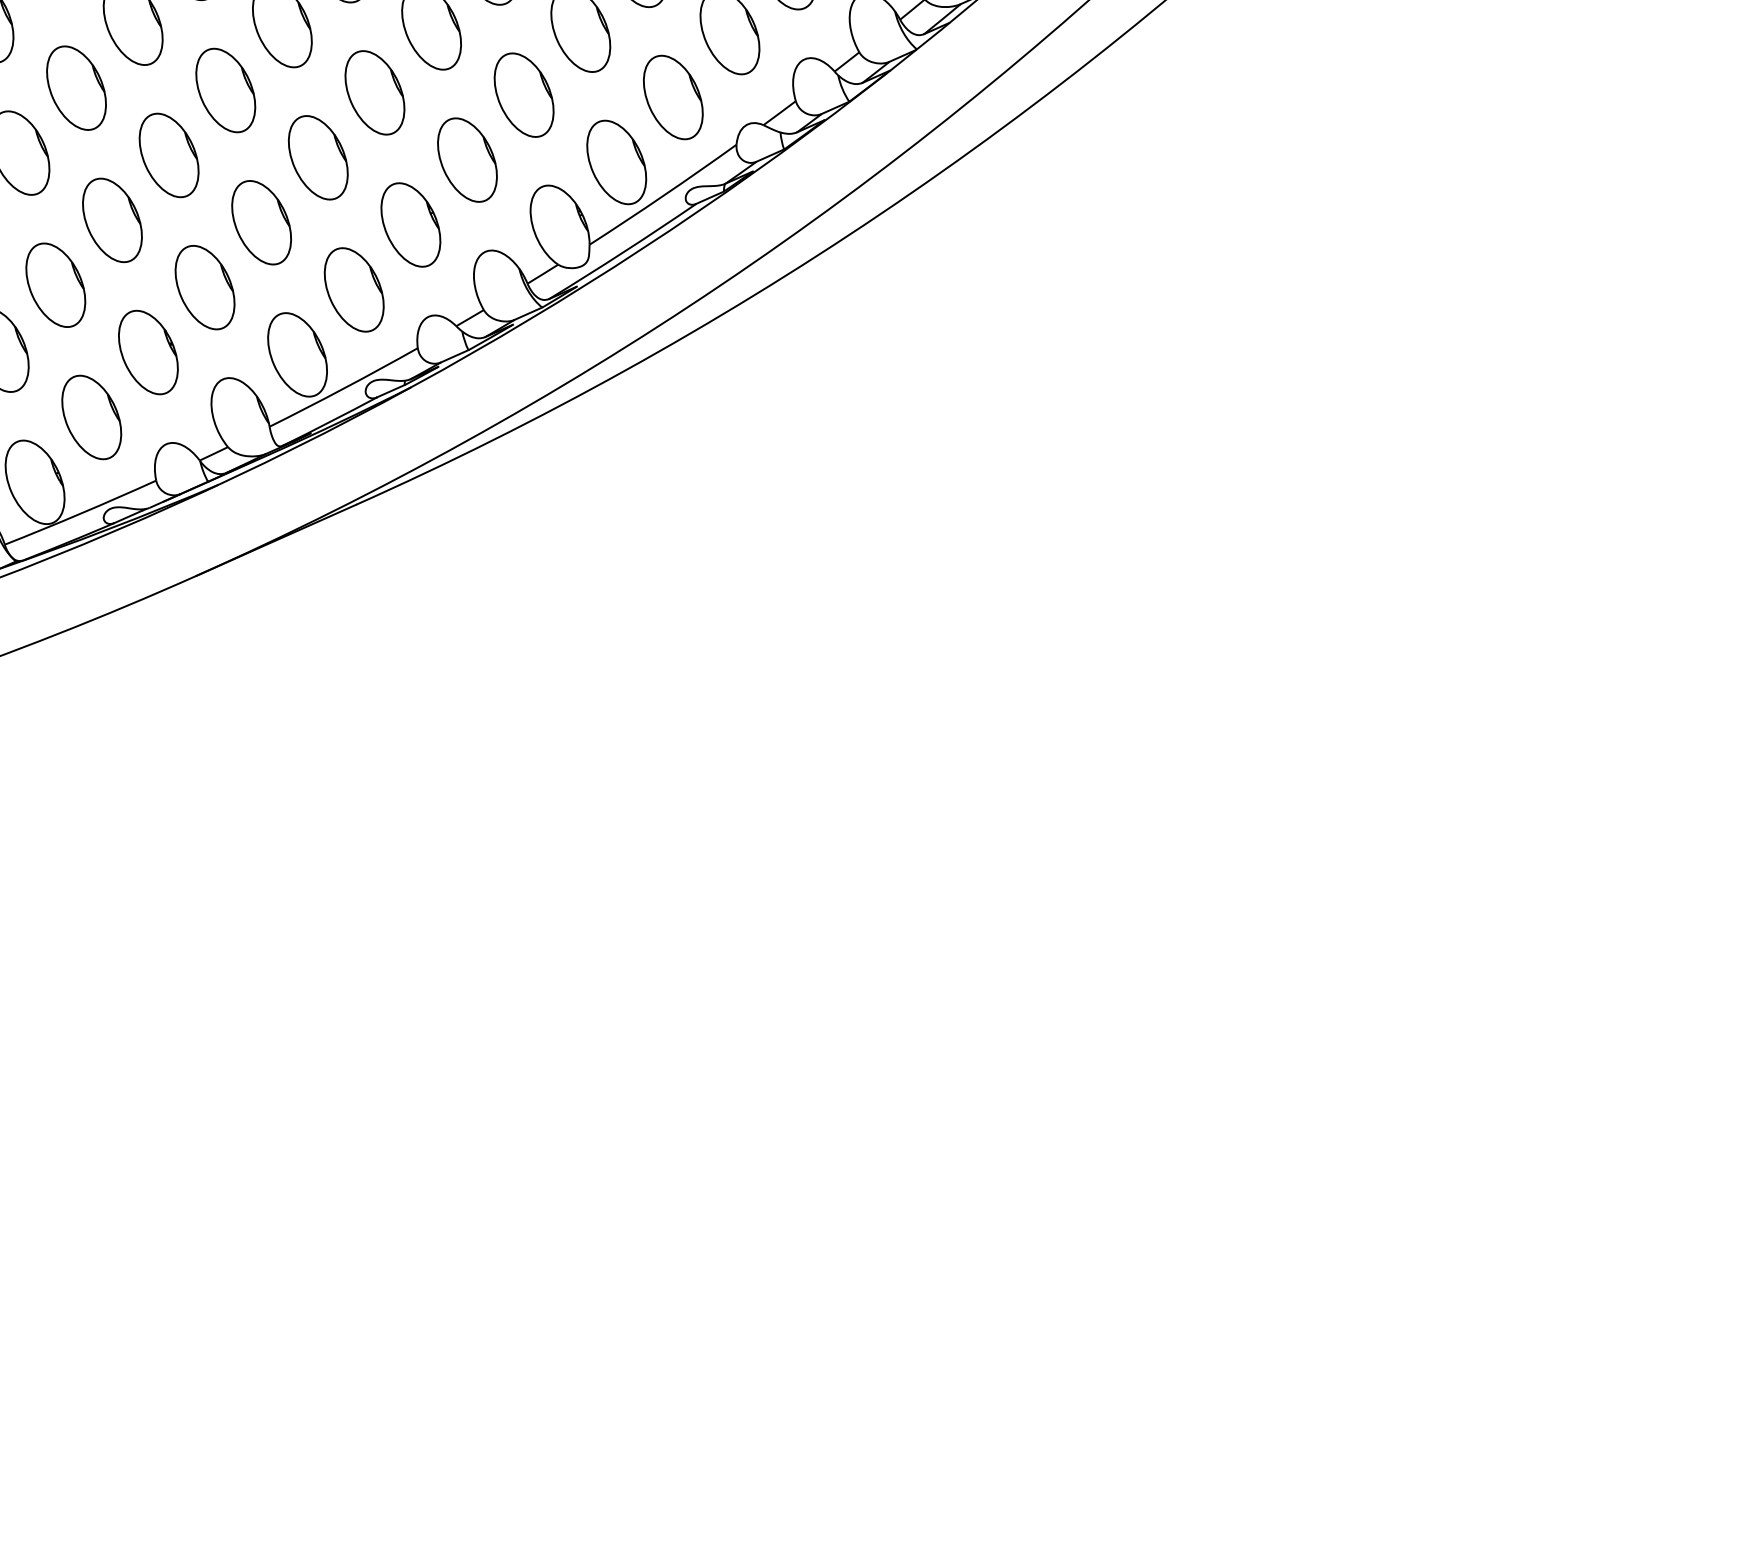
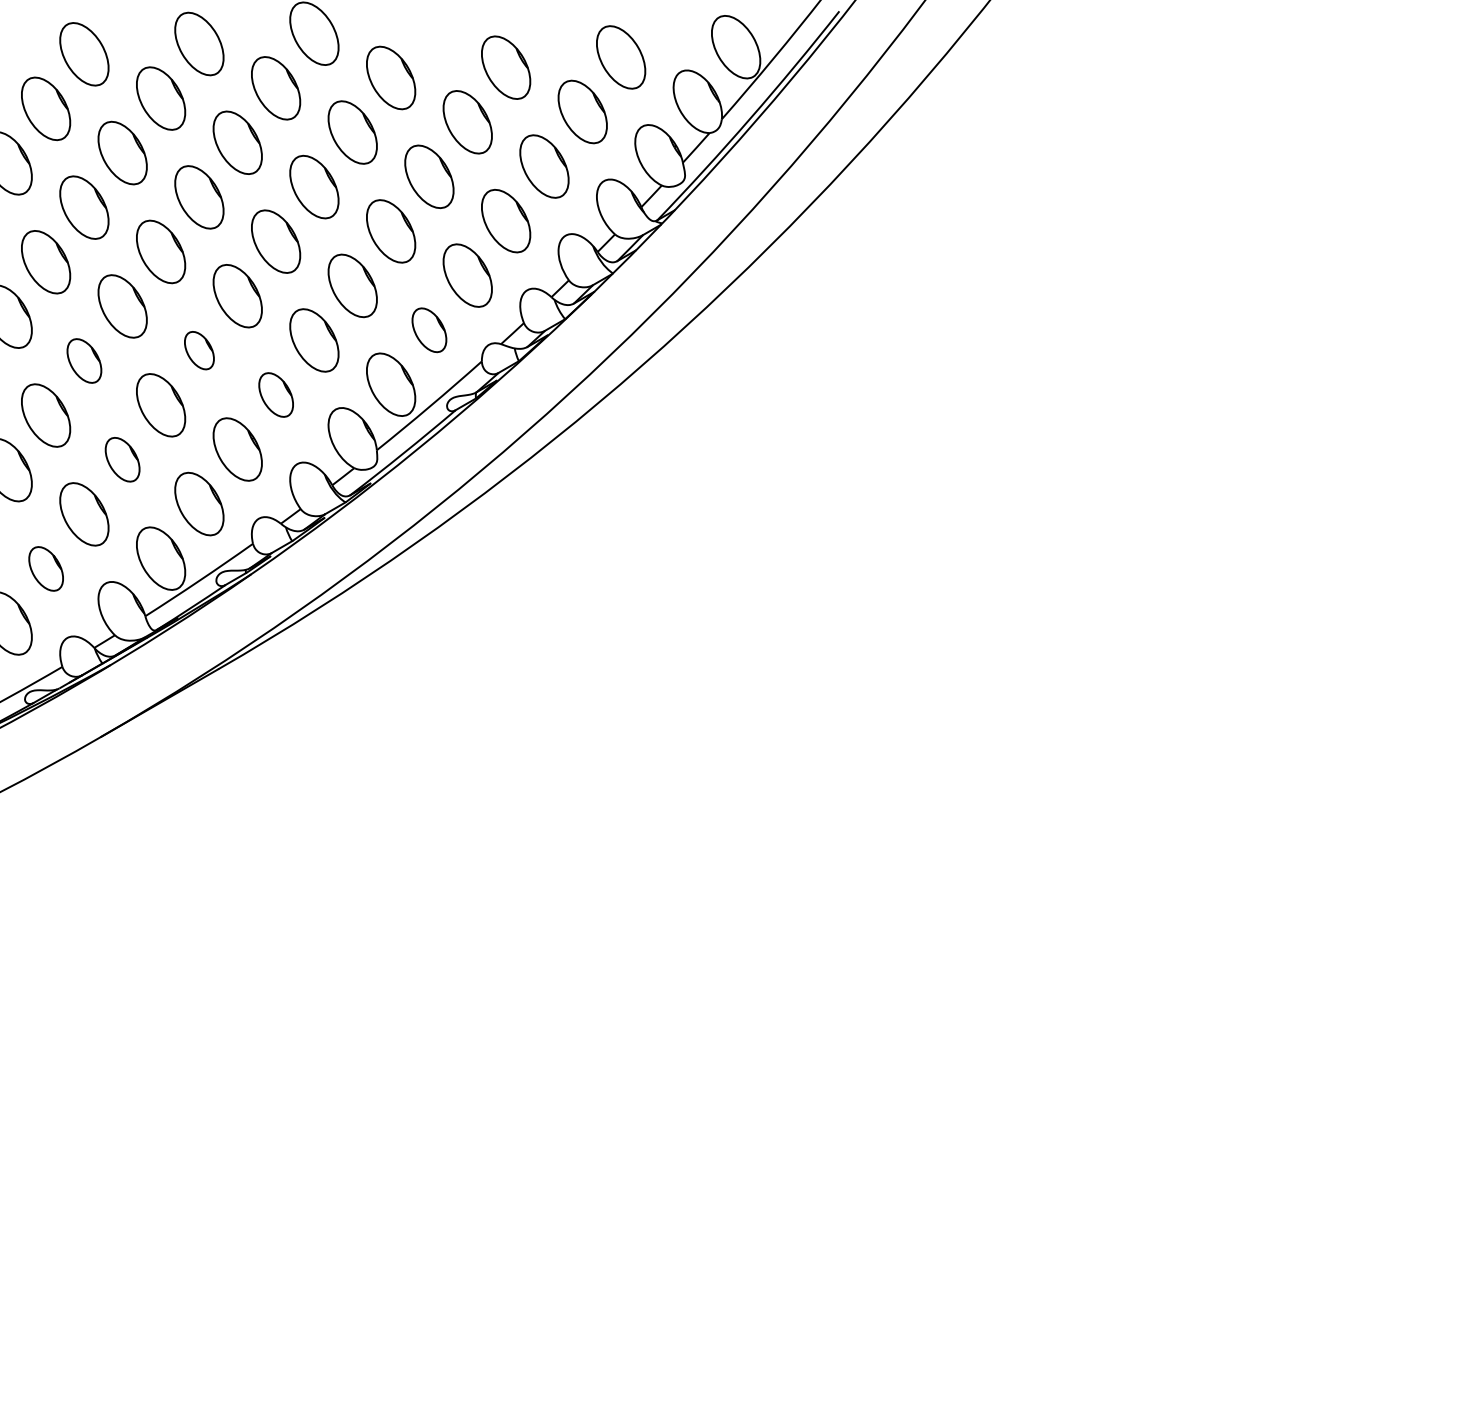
part: (225, 89) -> (84, 360), size x0.7
part: (375, 92) -> (199, 350), size x0.6
part: (673, 97) -> (429, 330), size x0.7
part: (468, 159) -> (276, 394), size x0.7
part: (261, 222) -> (122, 459), size x0.7
part: (149, 352) -> (46, 568), size x0.7

